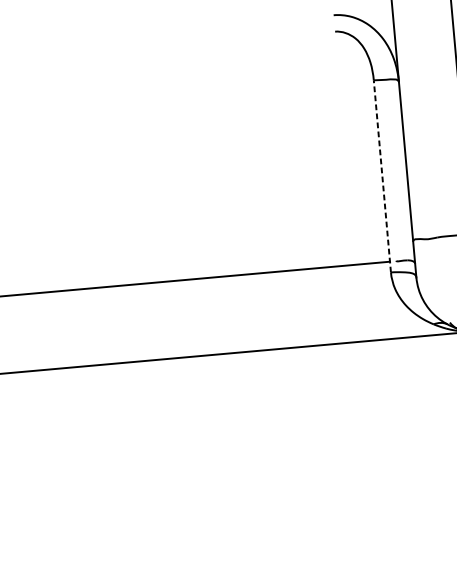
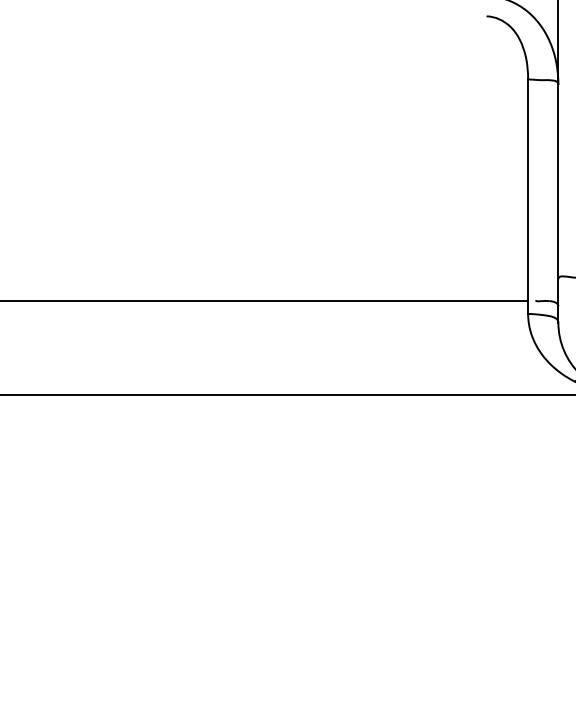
line: (382, 176) -> (528, 196), dashed -> solid

